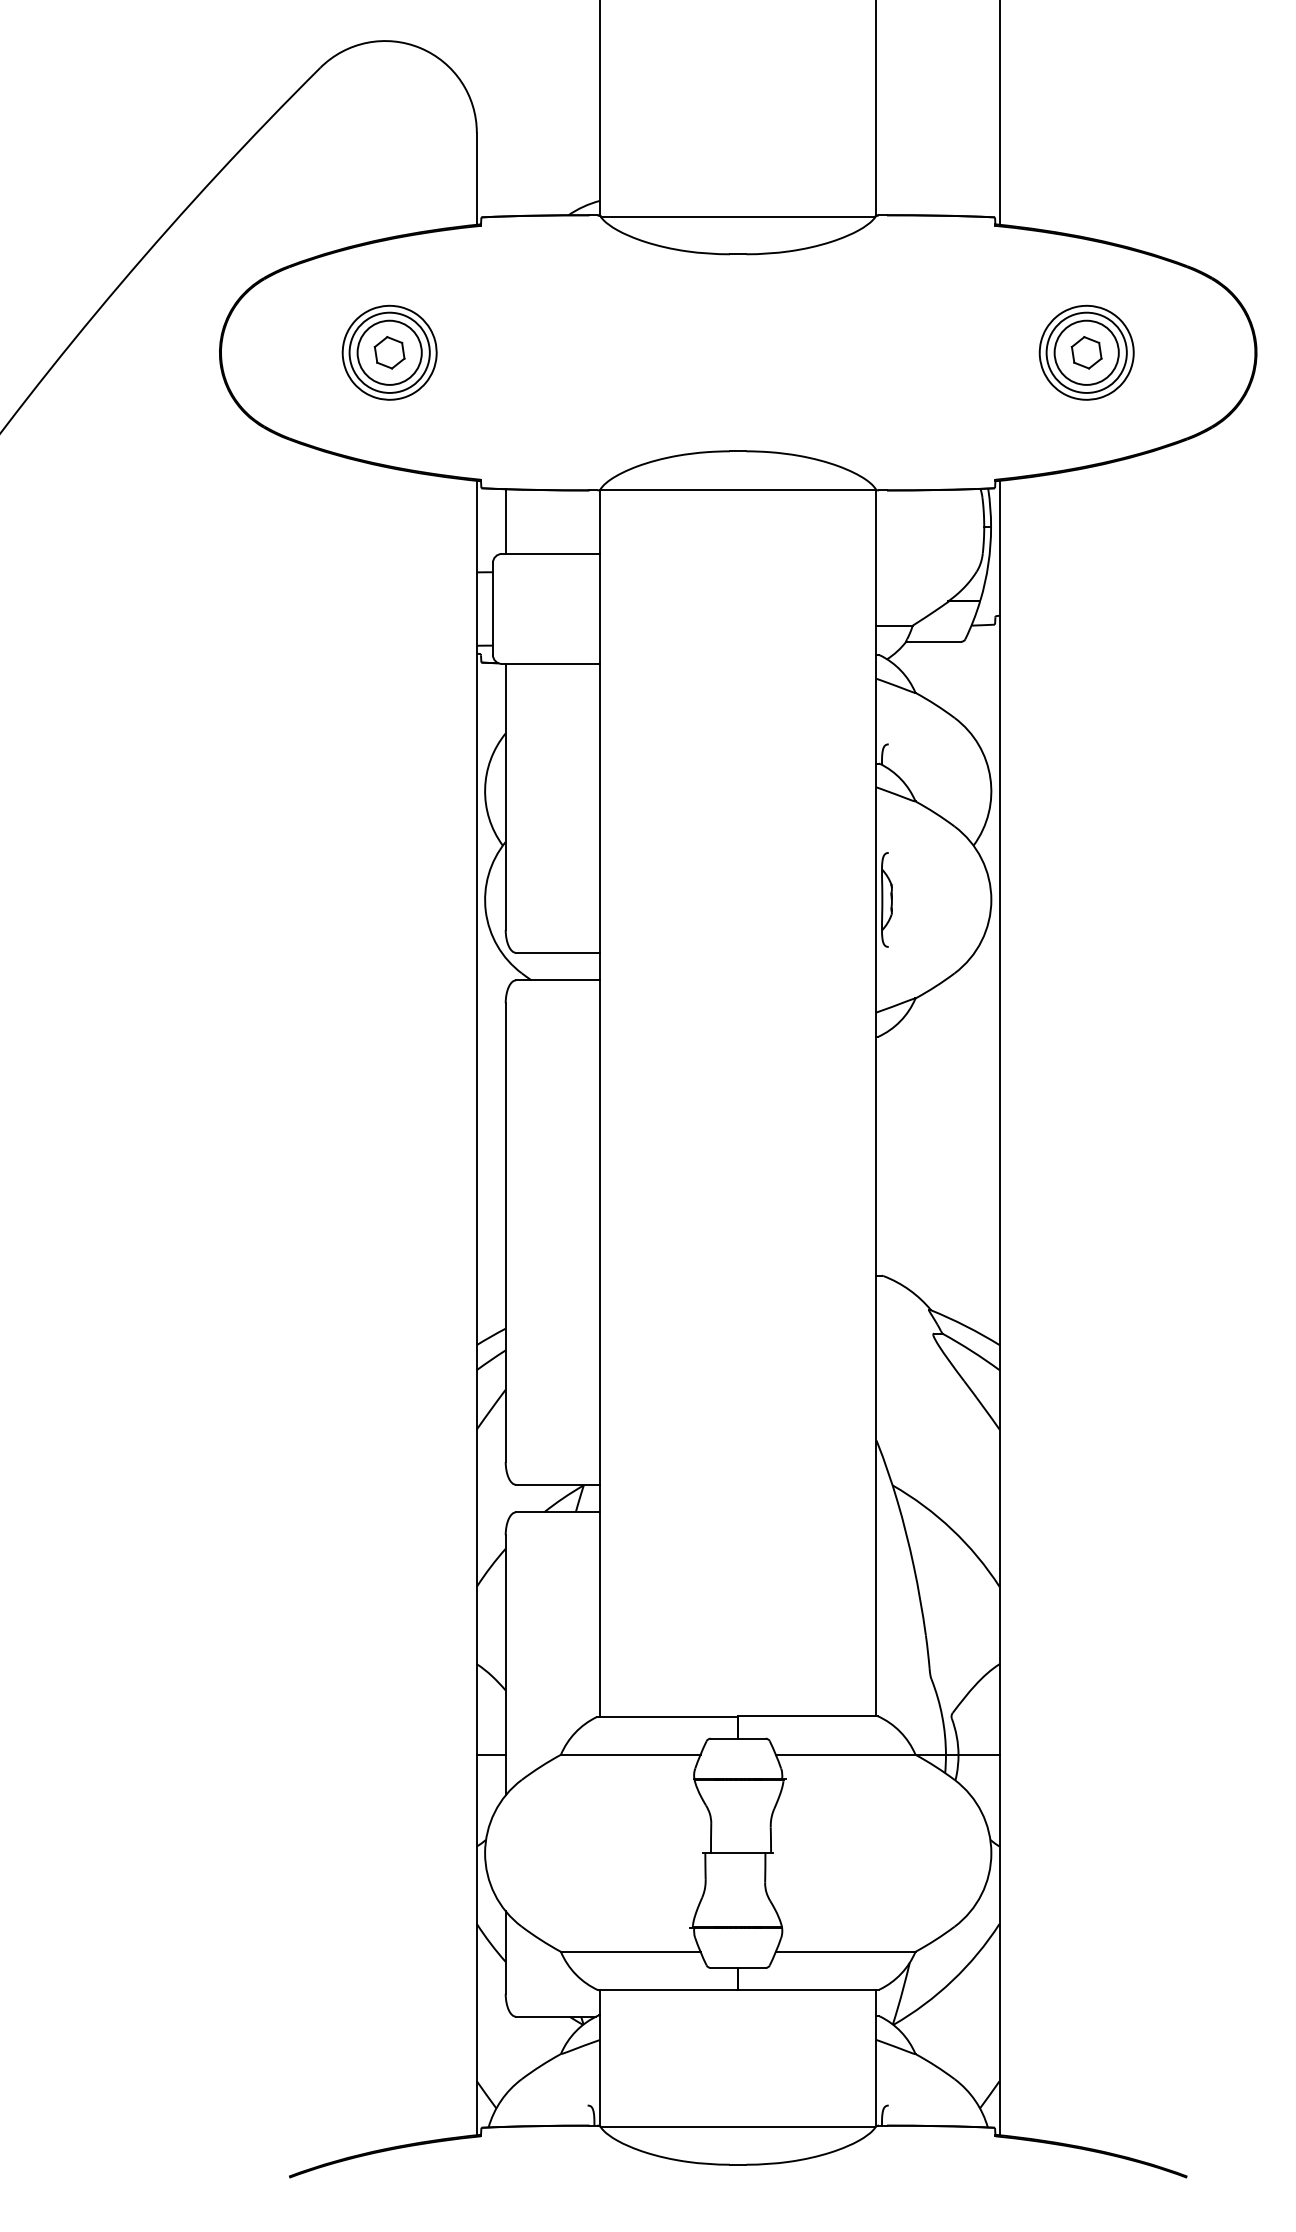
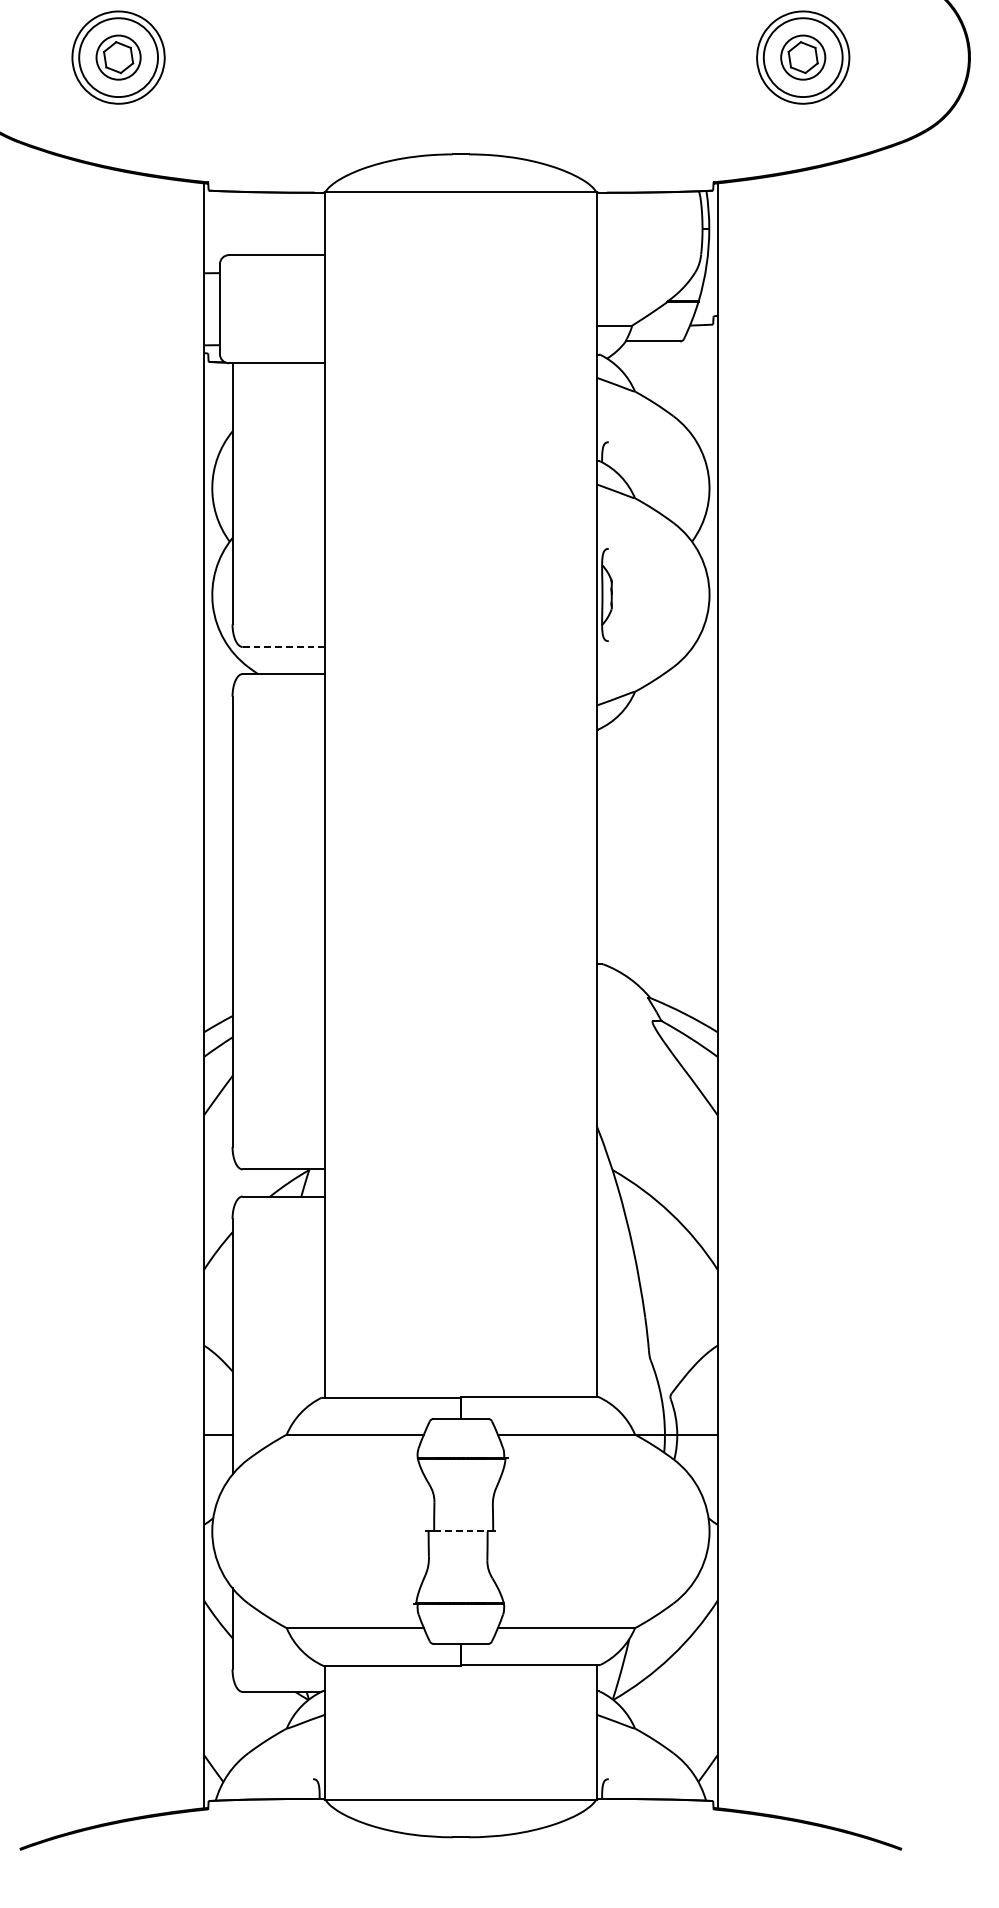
circle: (389, 352) -> (118, 57), size x0.7
circle: (1086, 352) -> (802, 57), size x0.7
line: (505, 521) -> (232, 223), removed
line: (558, 952) -> (284, 646), solid -> dashed
line: (738, 1853) -> (461, 1531), solid -> dashed

